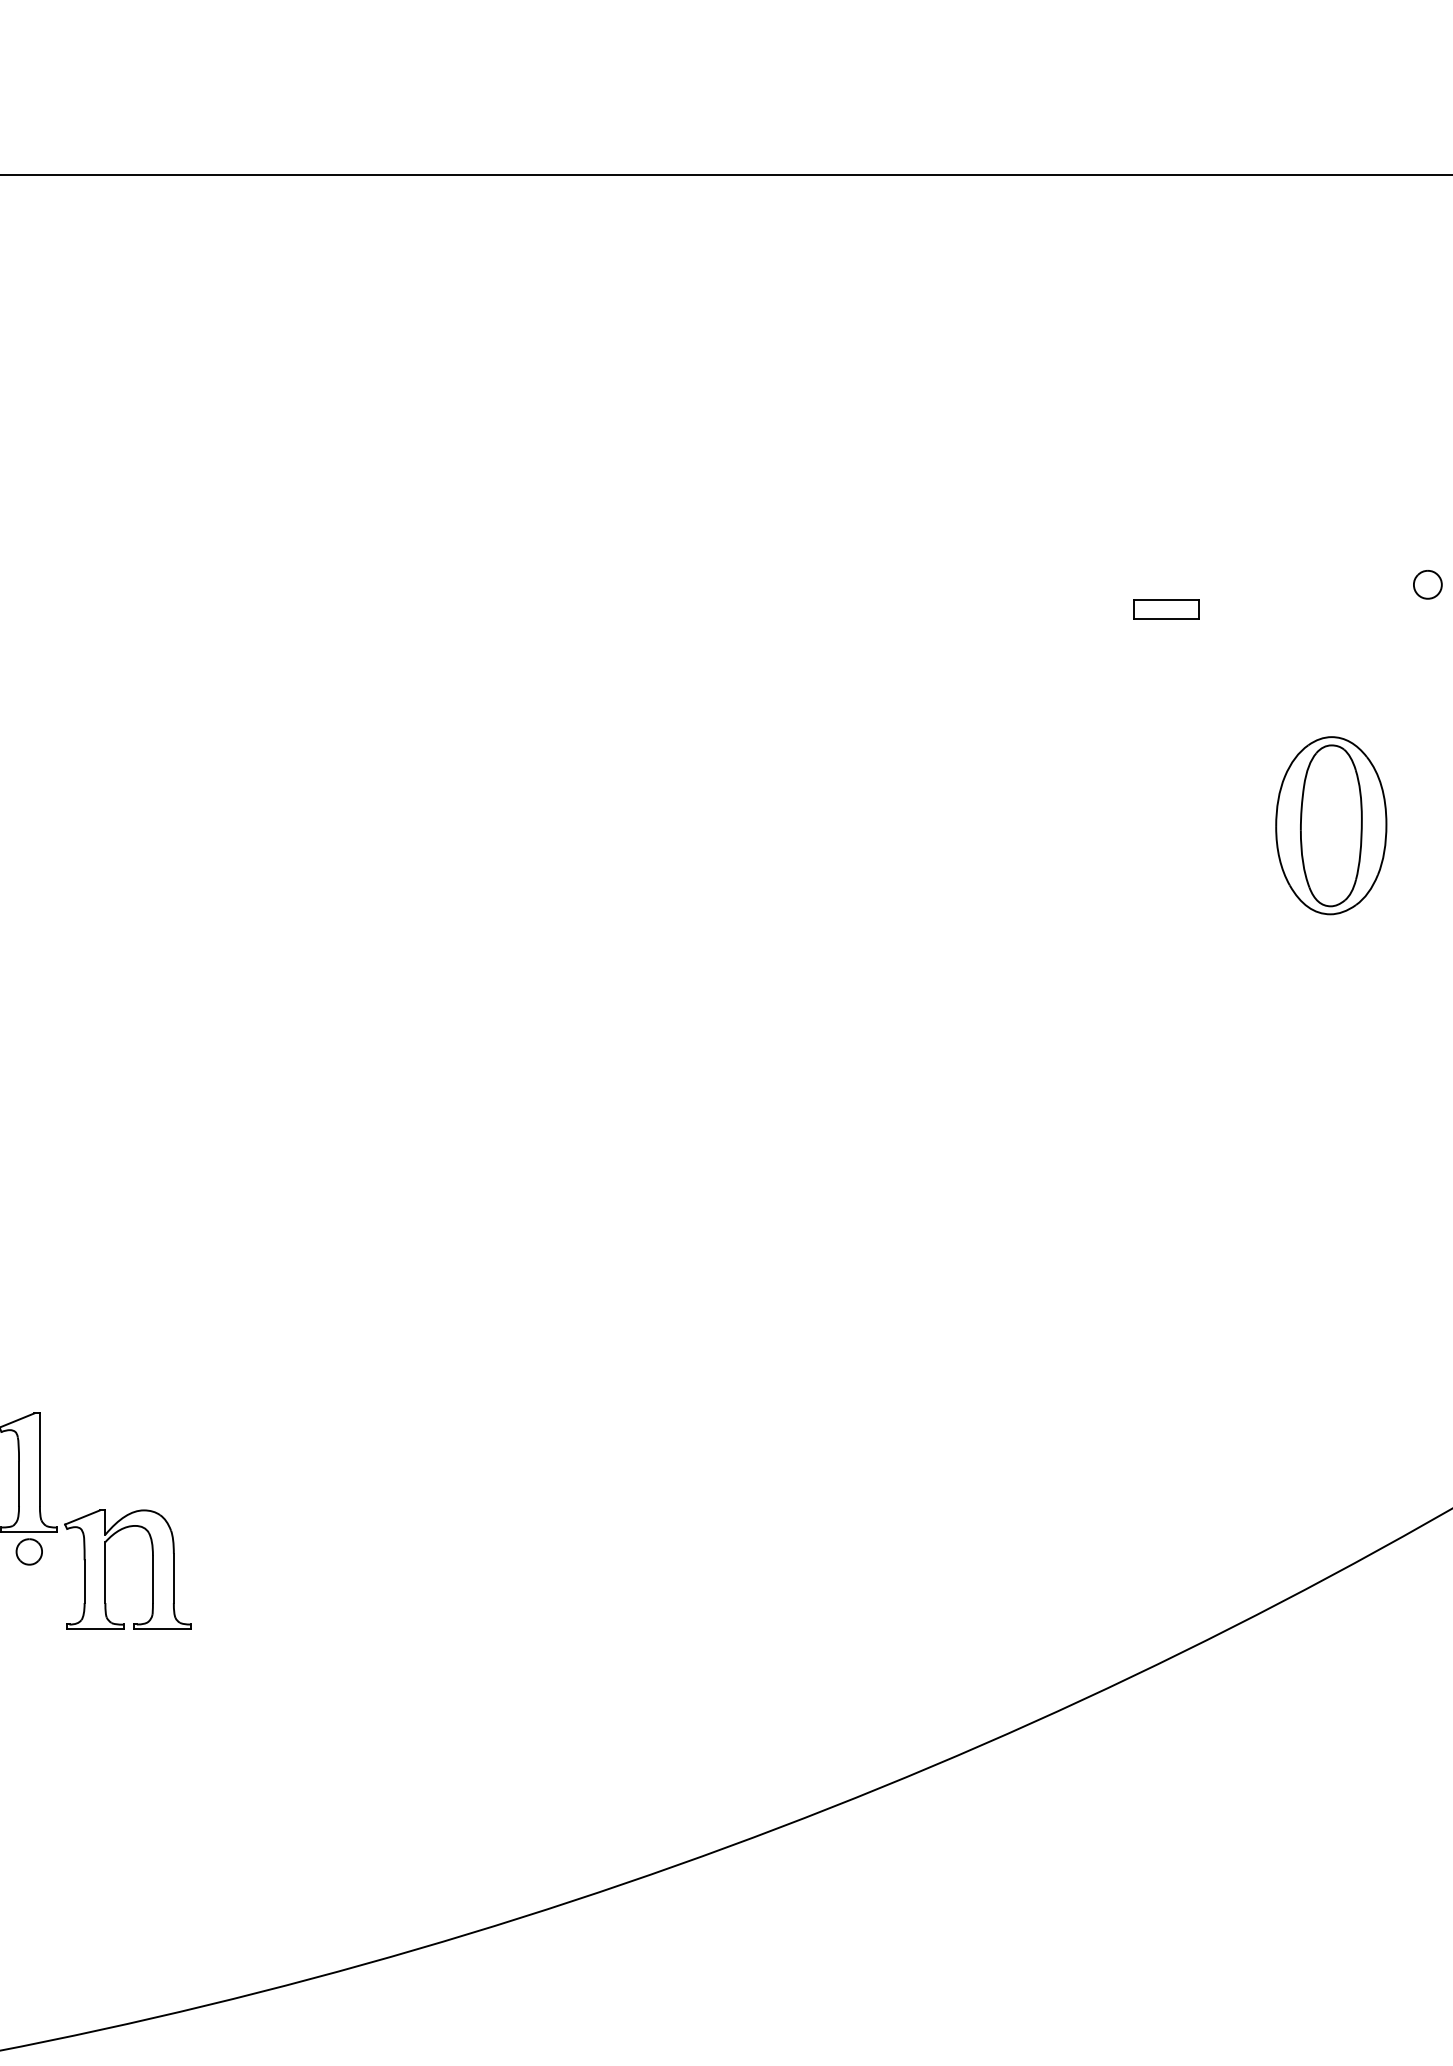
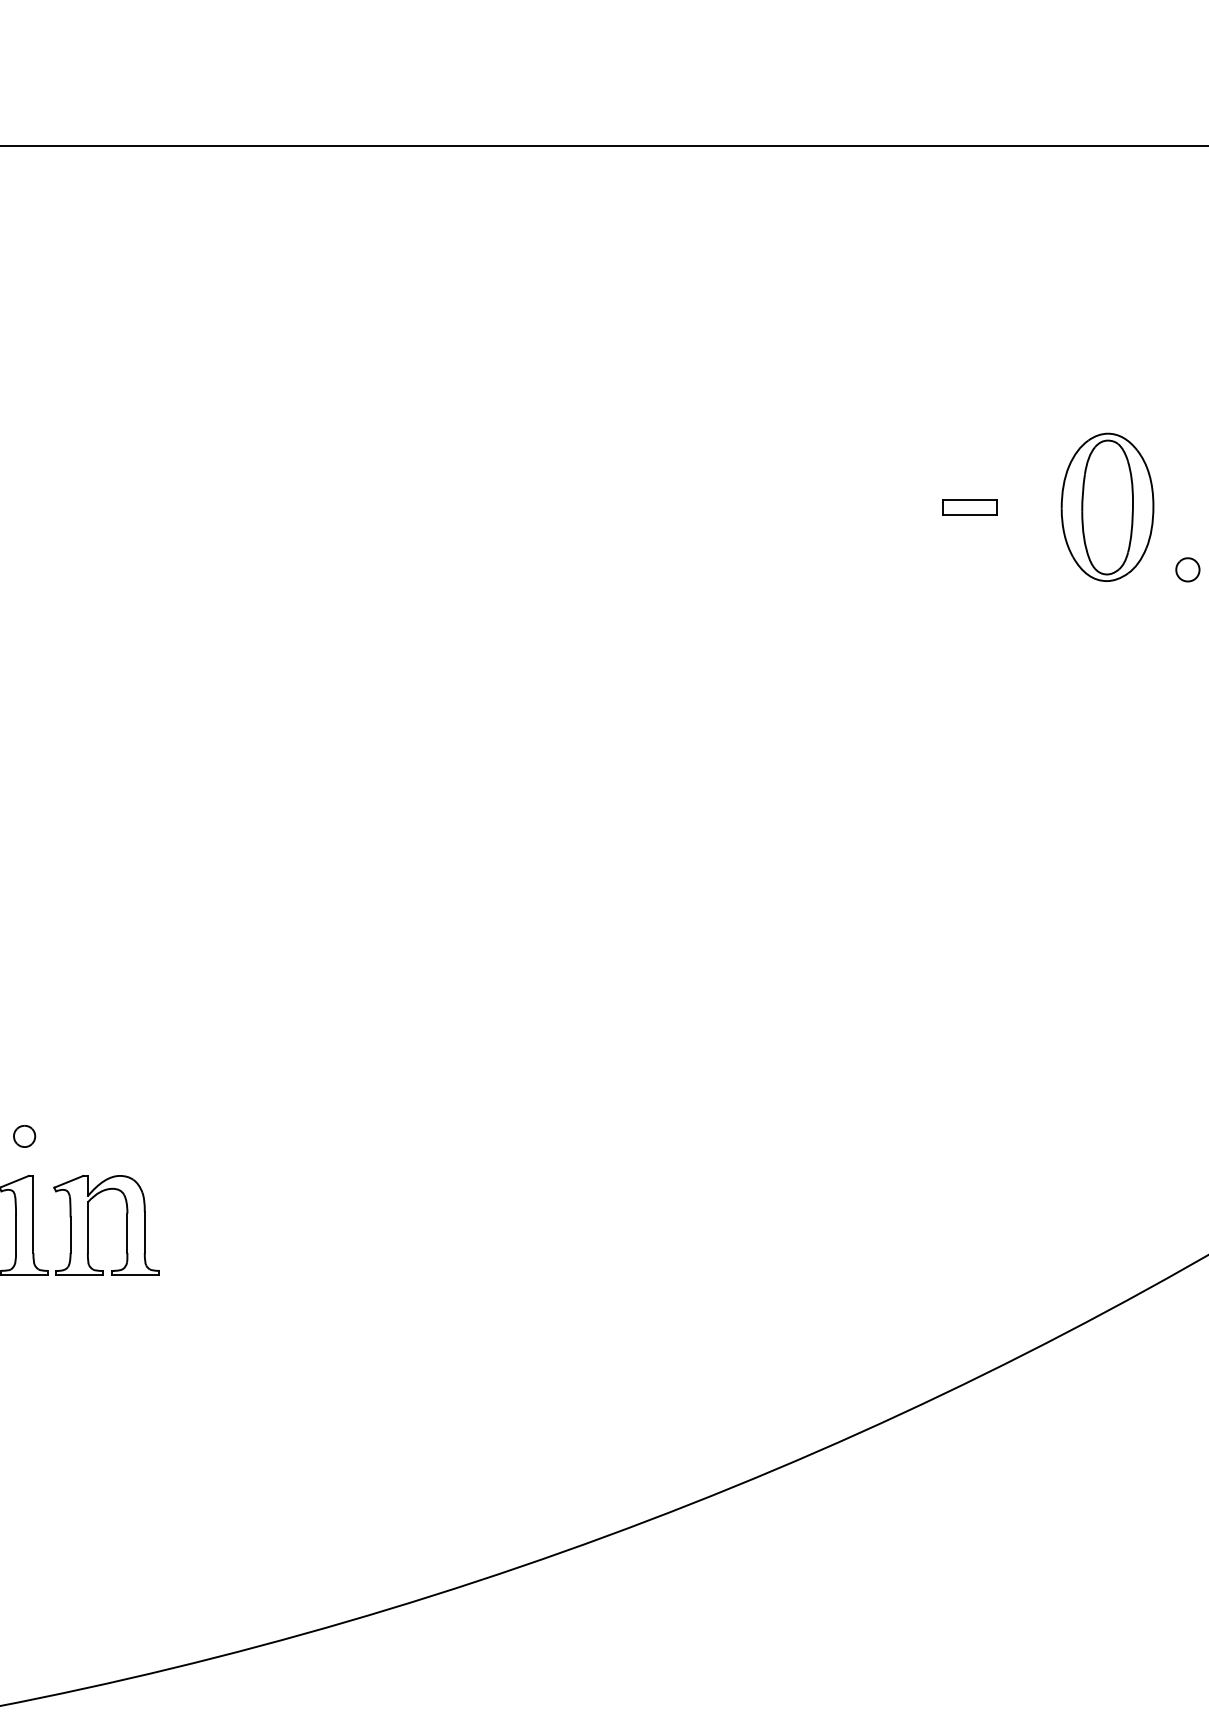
part: (1427, 584) -> (1187, 569), moved
part: (1331, 825) -> (1107, 507), moved
part: (28, 1551) -> (23, 1136), moved
part: (105, 1569) -> (87, 1225), moved

